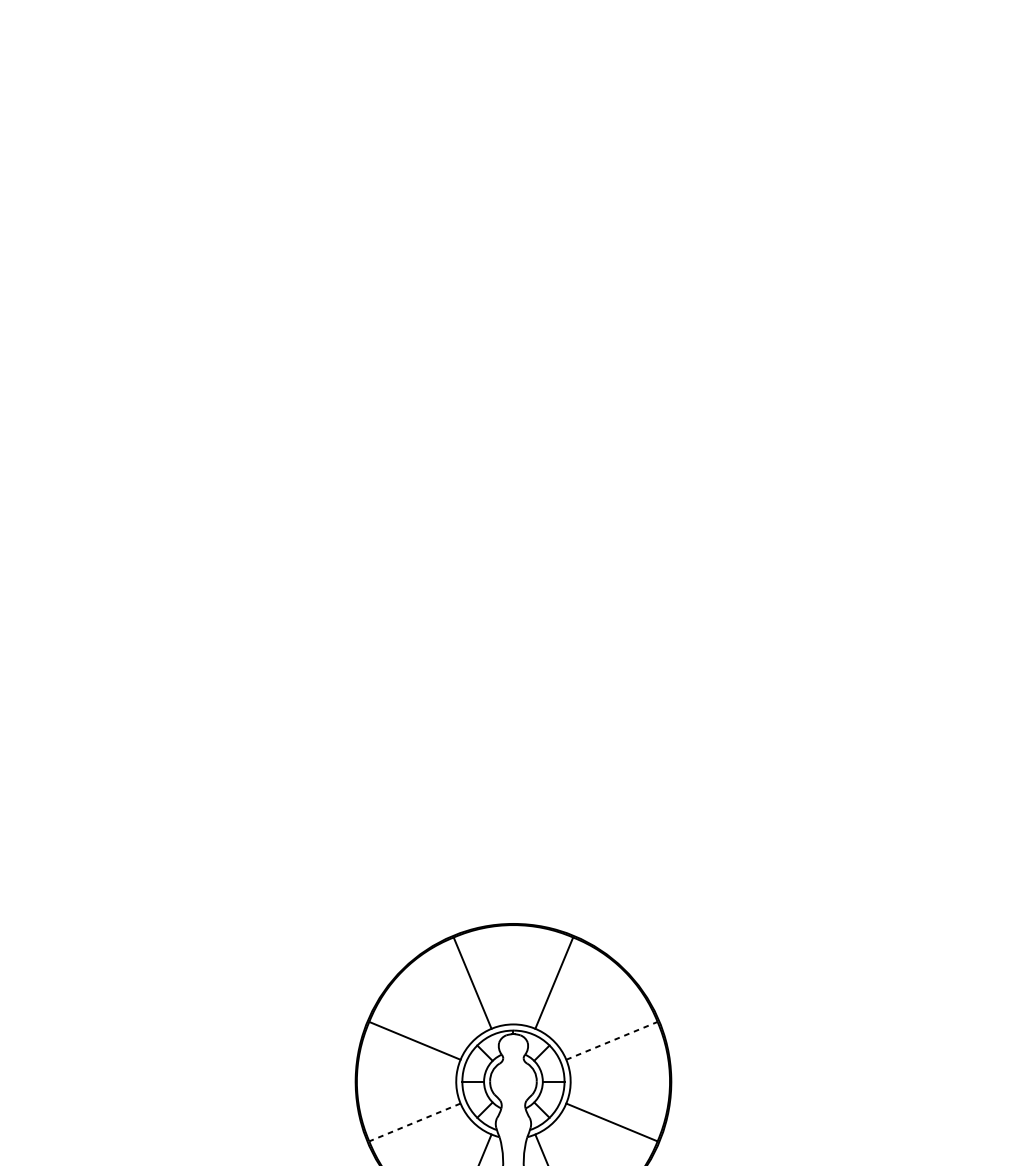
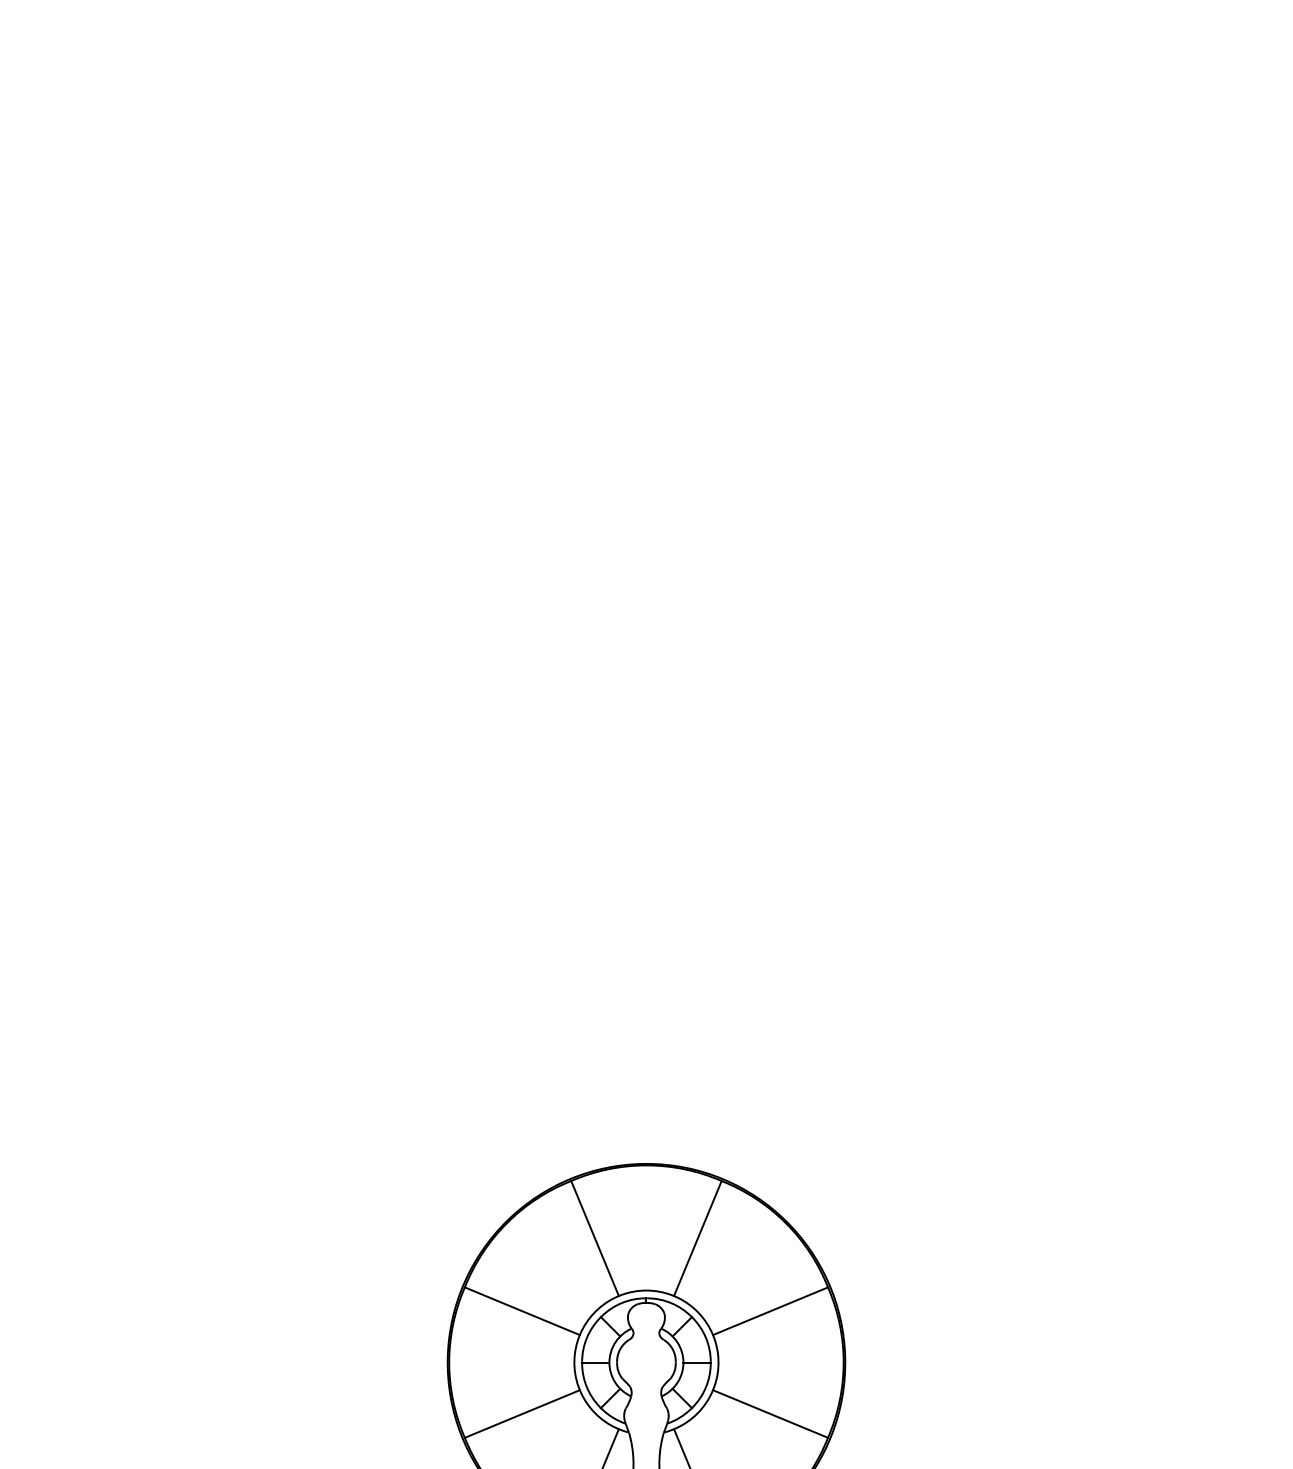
line: (612, 1041) -> (771, 1311), dashed -> solid
line: (414, 1122) -> (521, 1414), dashed -> solid

